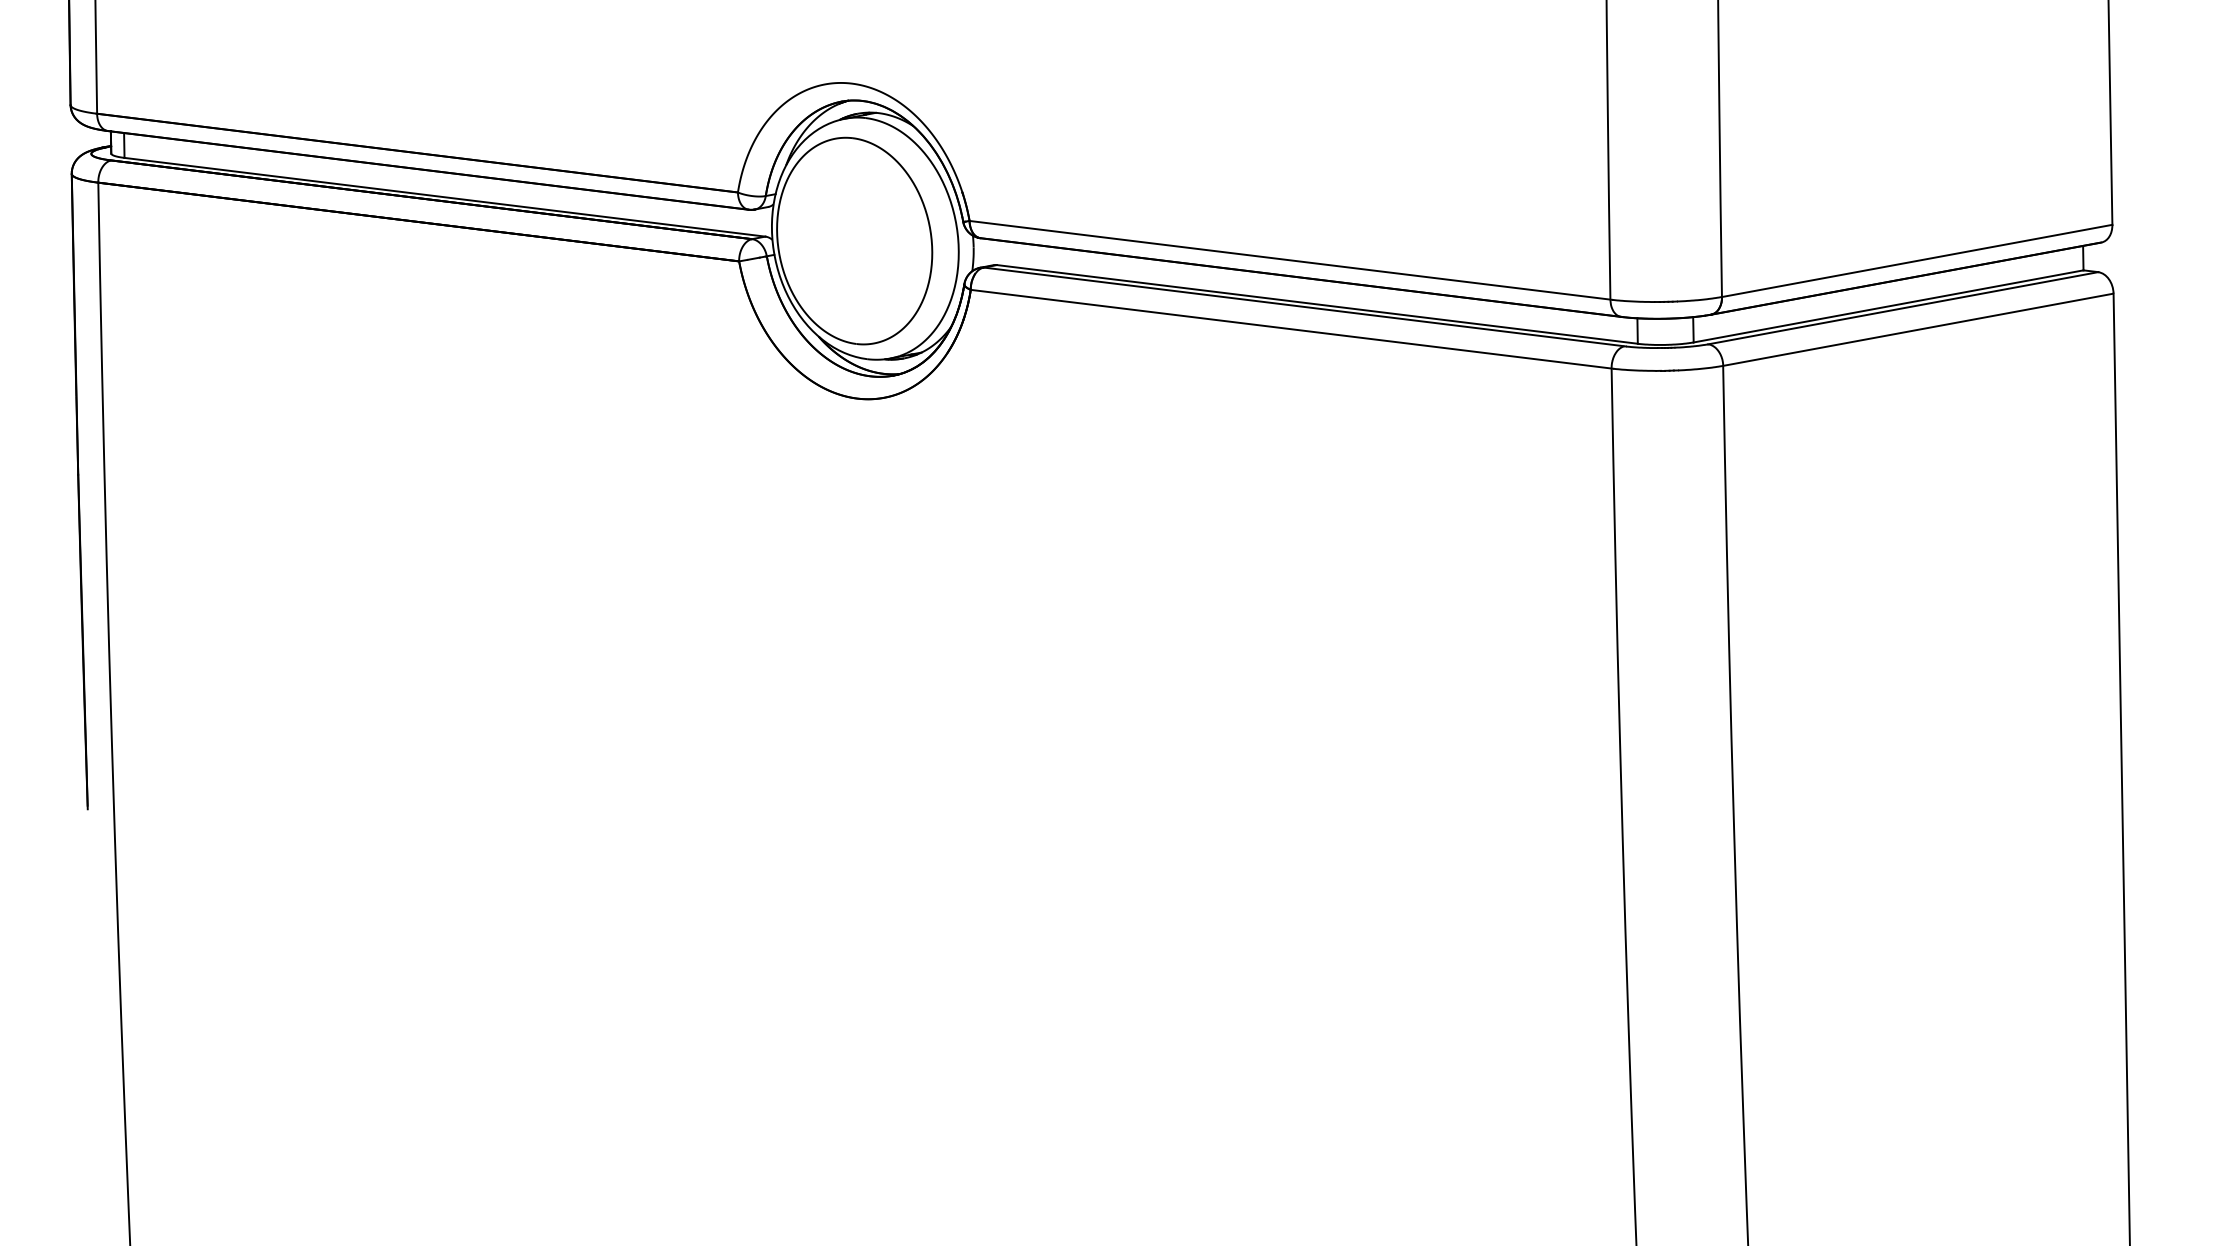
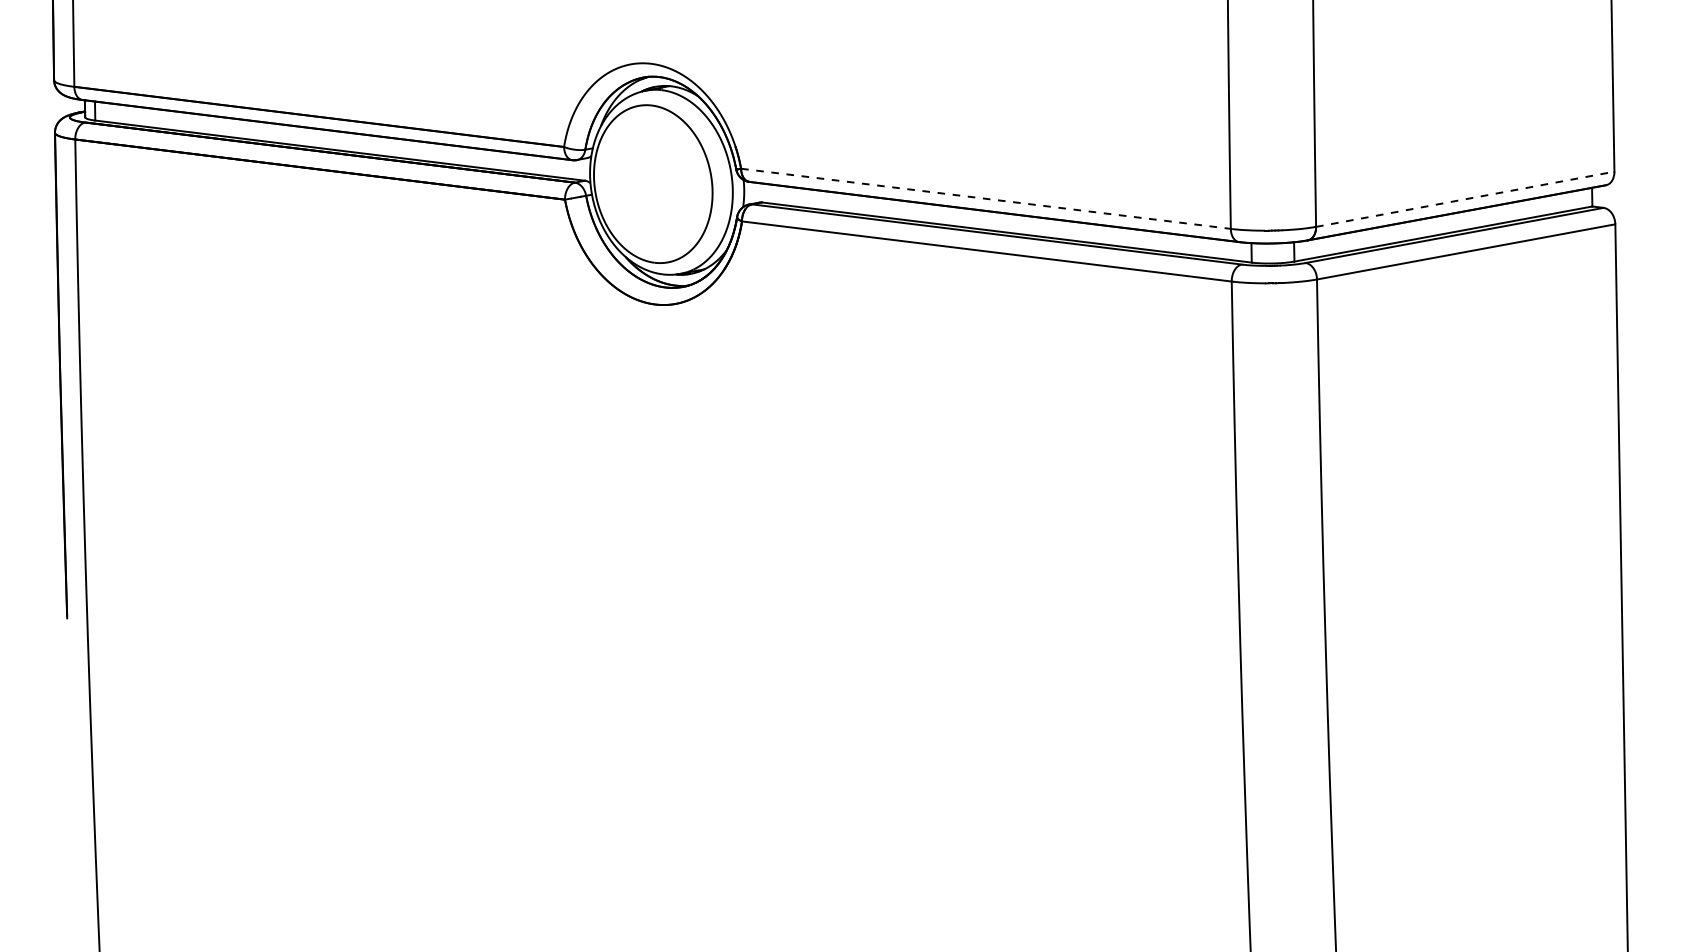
line: (1290, 260) -> (986, 198), solid -> dashed
line: (1917, 260) -> (1465, 198), solid -> dashed

